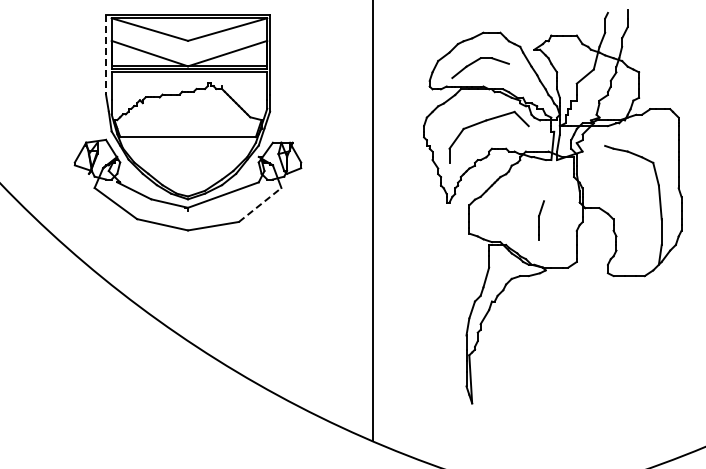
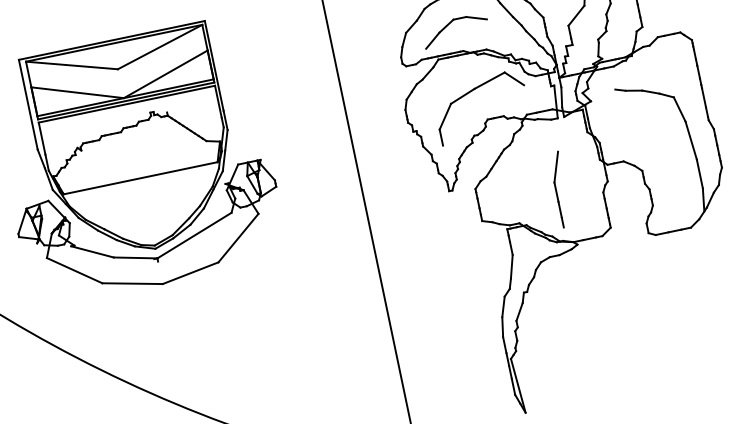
line: (106, 55) -> (28, 105), dashed -> solid
line: (260, 204) -> (238, 237), dashed -> solid
part: (541, 220) -> (560, 189), size x1.67

